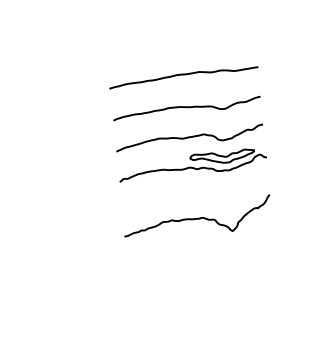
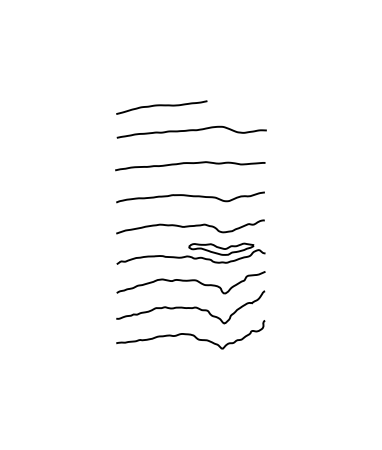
curve: (149, 20) -> (161, 106), added
curve: (181, 42) -> (191, 131), added
curve: (194, 192) -> (190, 281), added
curve: (199, 245) -> (190, 334), added

